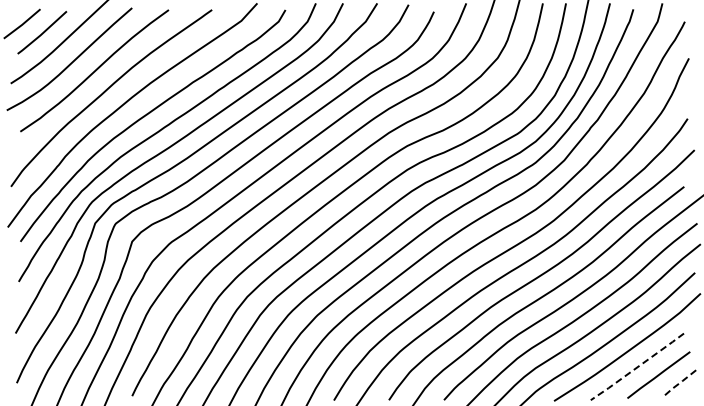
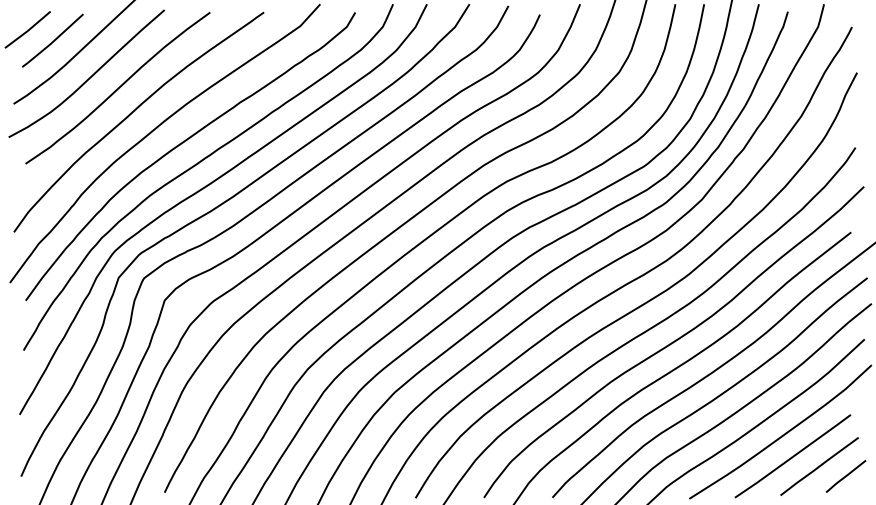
line: (637, 367) -> (793, 457), dashed -> solid
line: (679, 383) -> (845, 476), dashed -> solid

